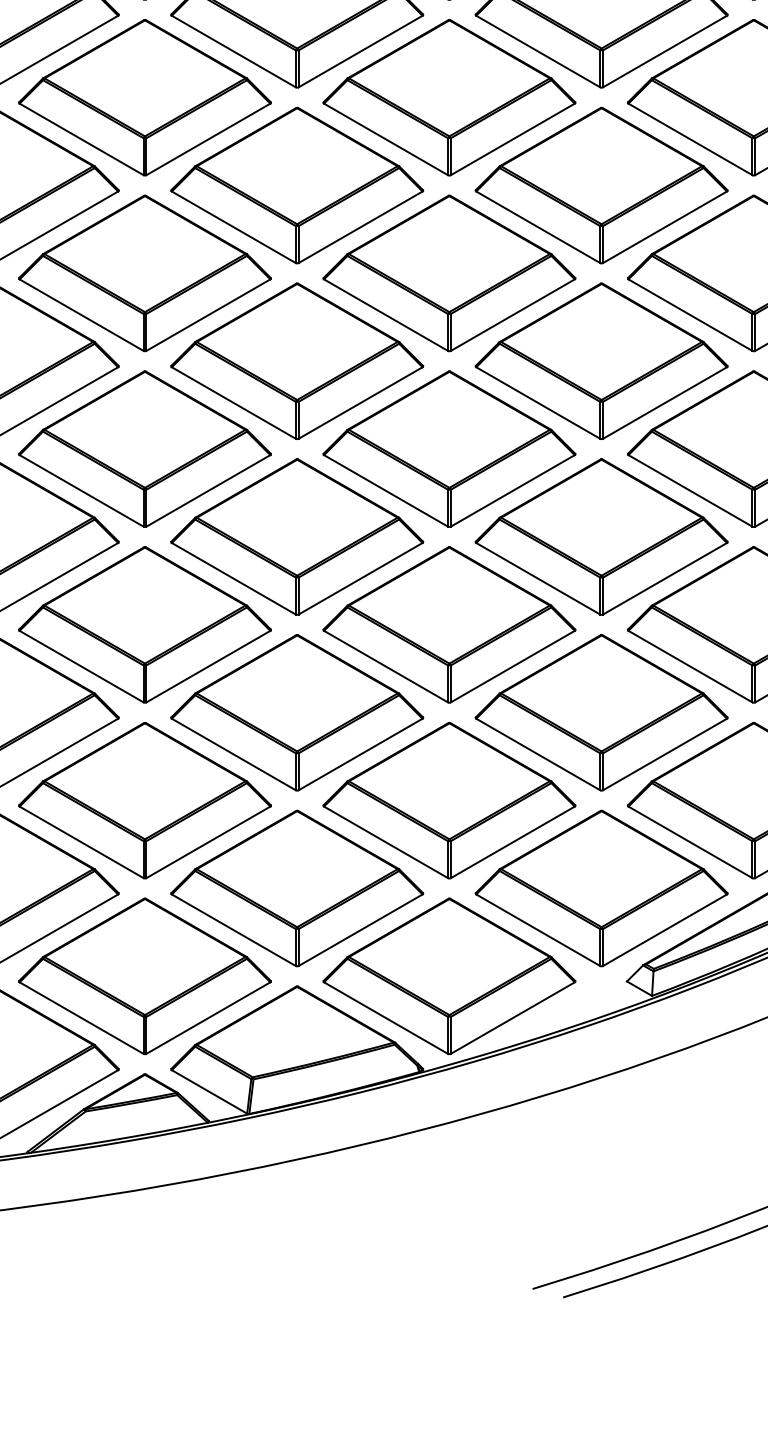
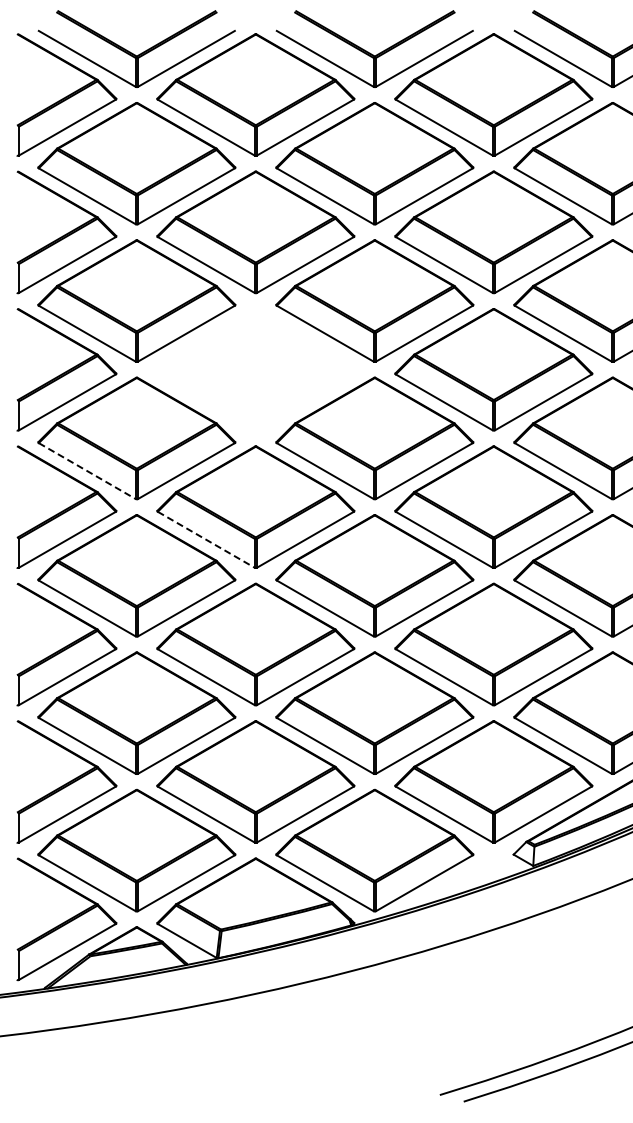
part: (296, 360) -> (255, 369), removed
line: (81, 491) -> (87, 471), solid -> dashed
line: (234, 578) -> (206, 539), solid -> dashed

